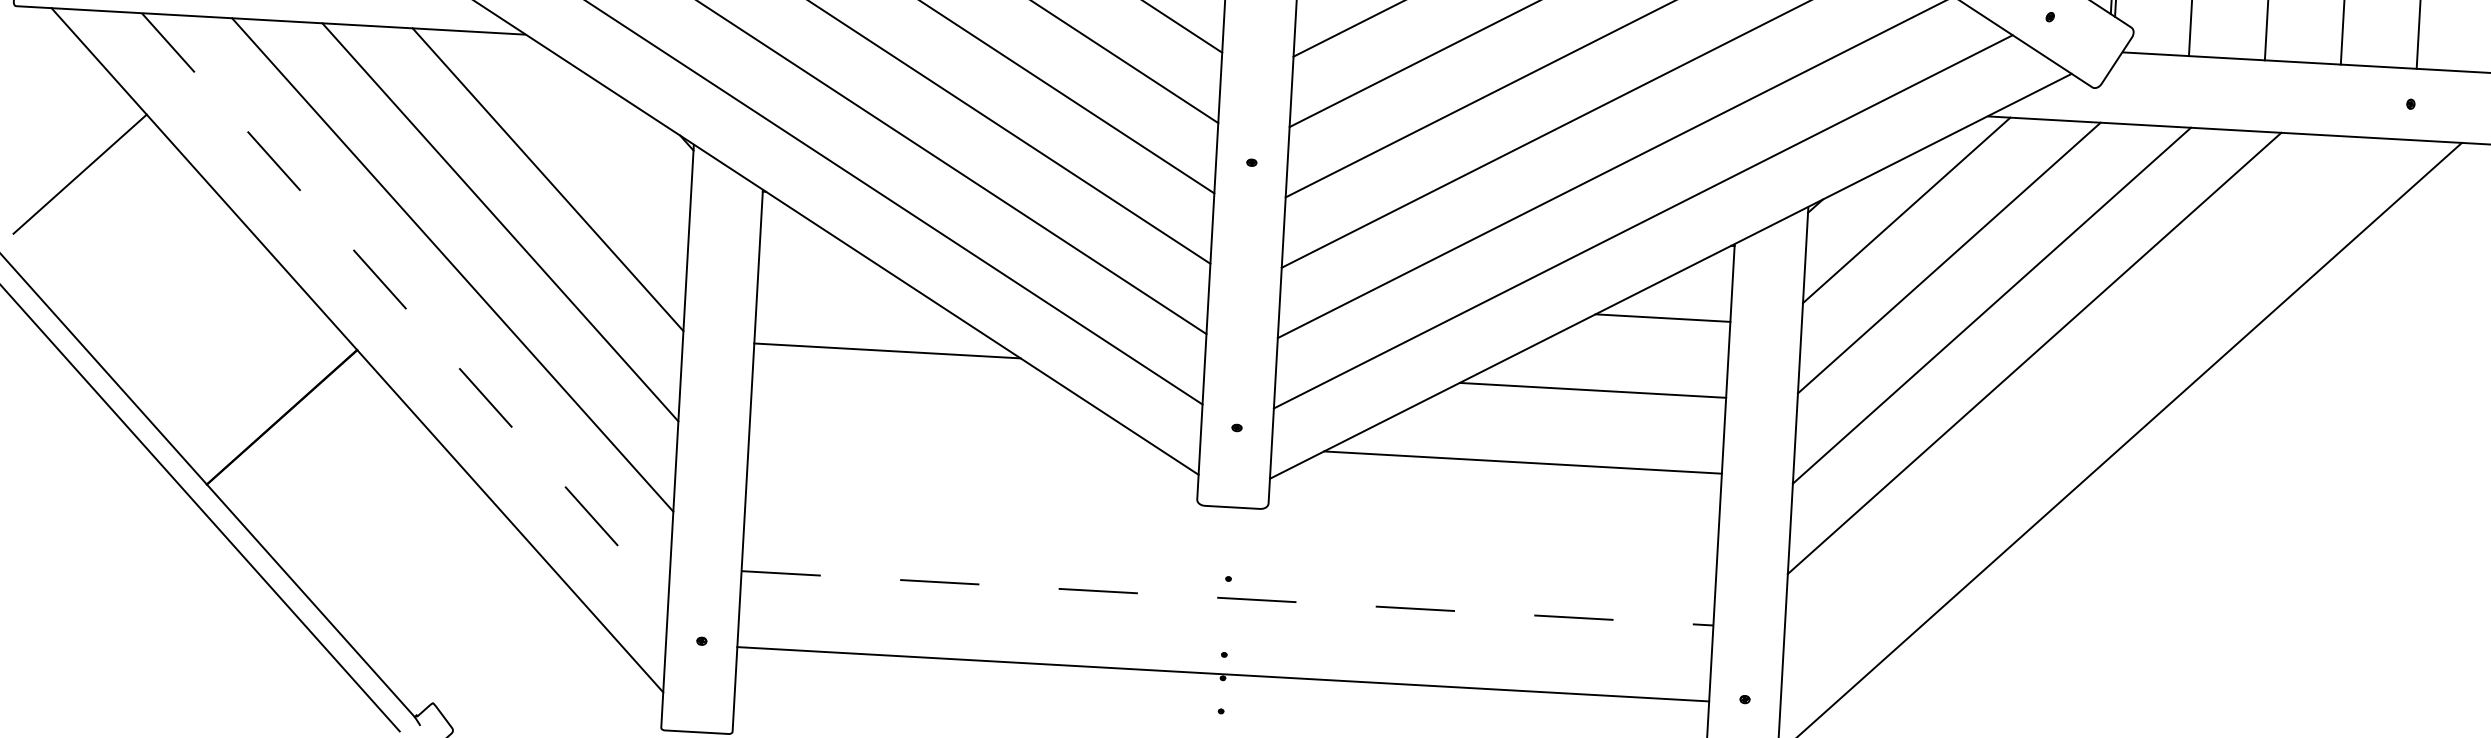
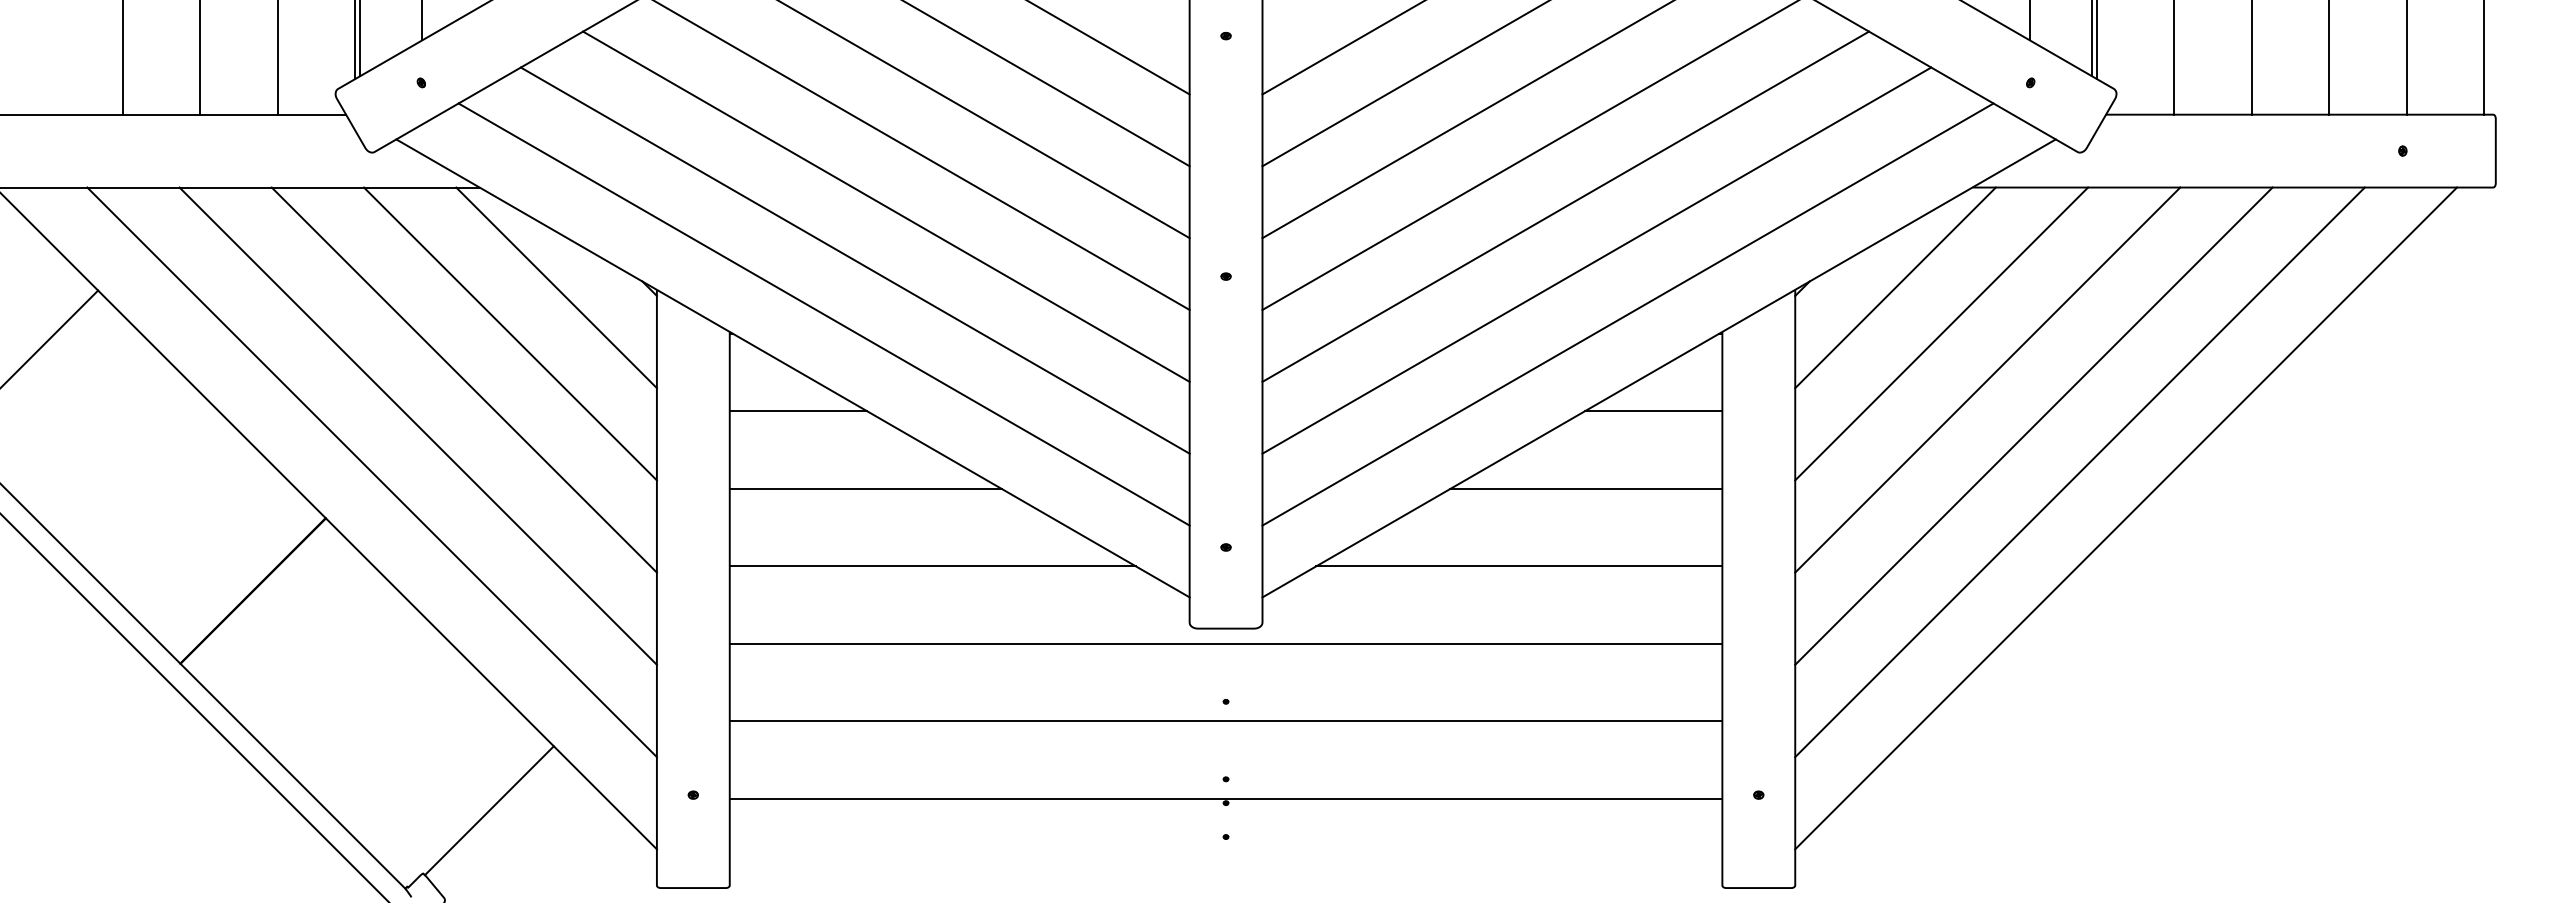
line: (595, 136) -> (556, 287), added
line: (825, 271) -> (798, 411), added
line: (405, 307) -> (372, 472), dashed -> solid
line: (2076, 401) -> (2079, 472), added
line: (948, 430) -> (932, 566), added
line: (1231, 522) -> (1225, 644), added
line: (1227, 598) -> (1226, 721), dashed -> solid
line: (500, 645) -> (488, 810), added

